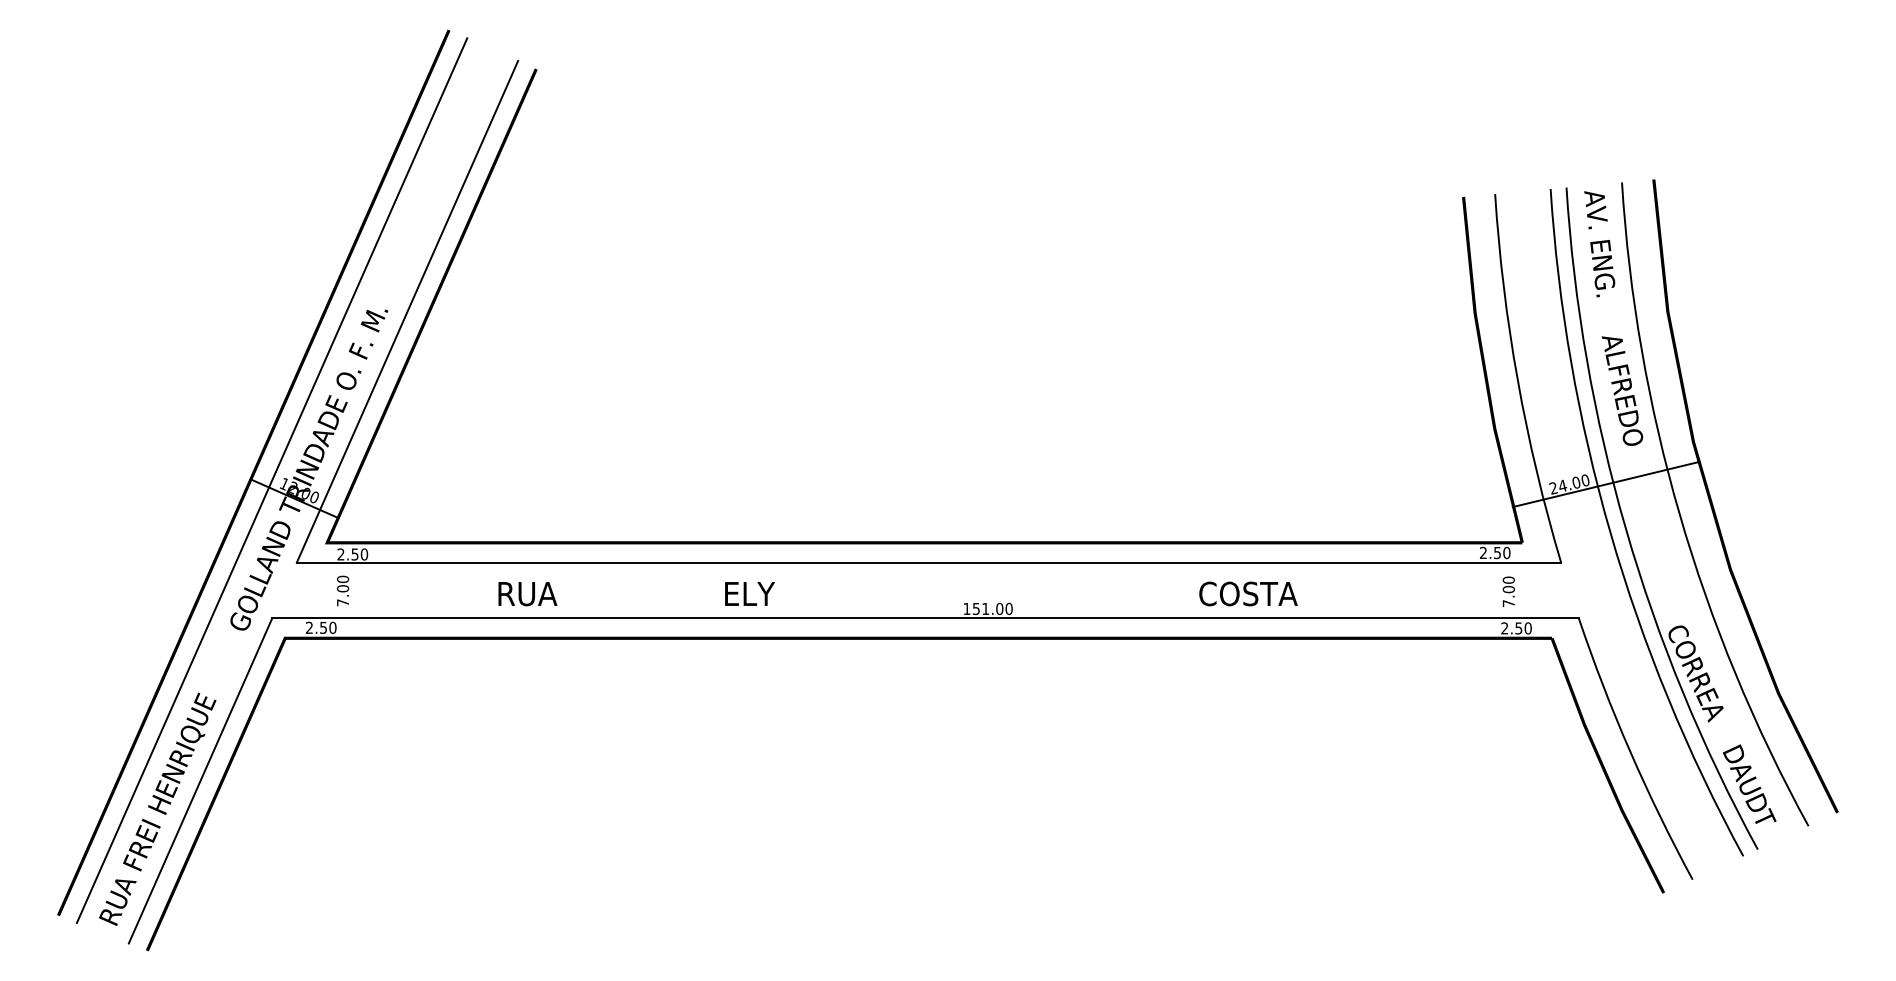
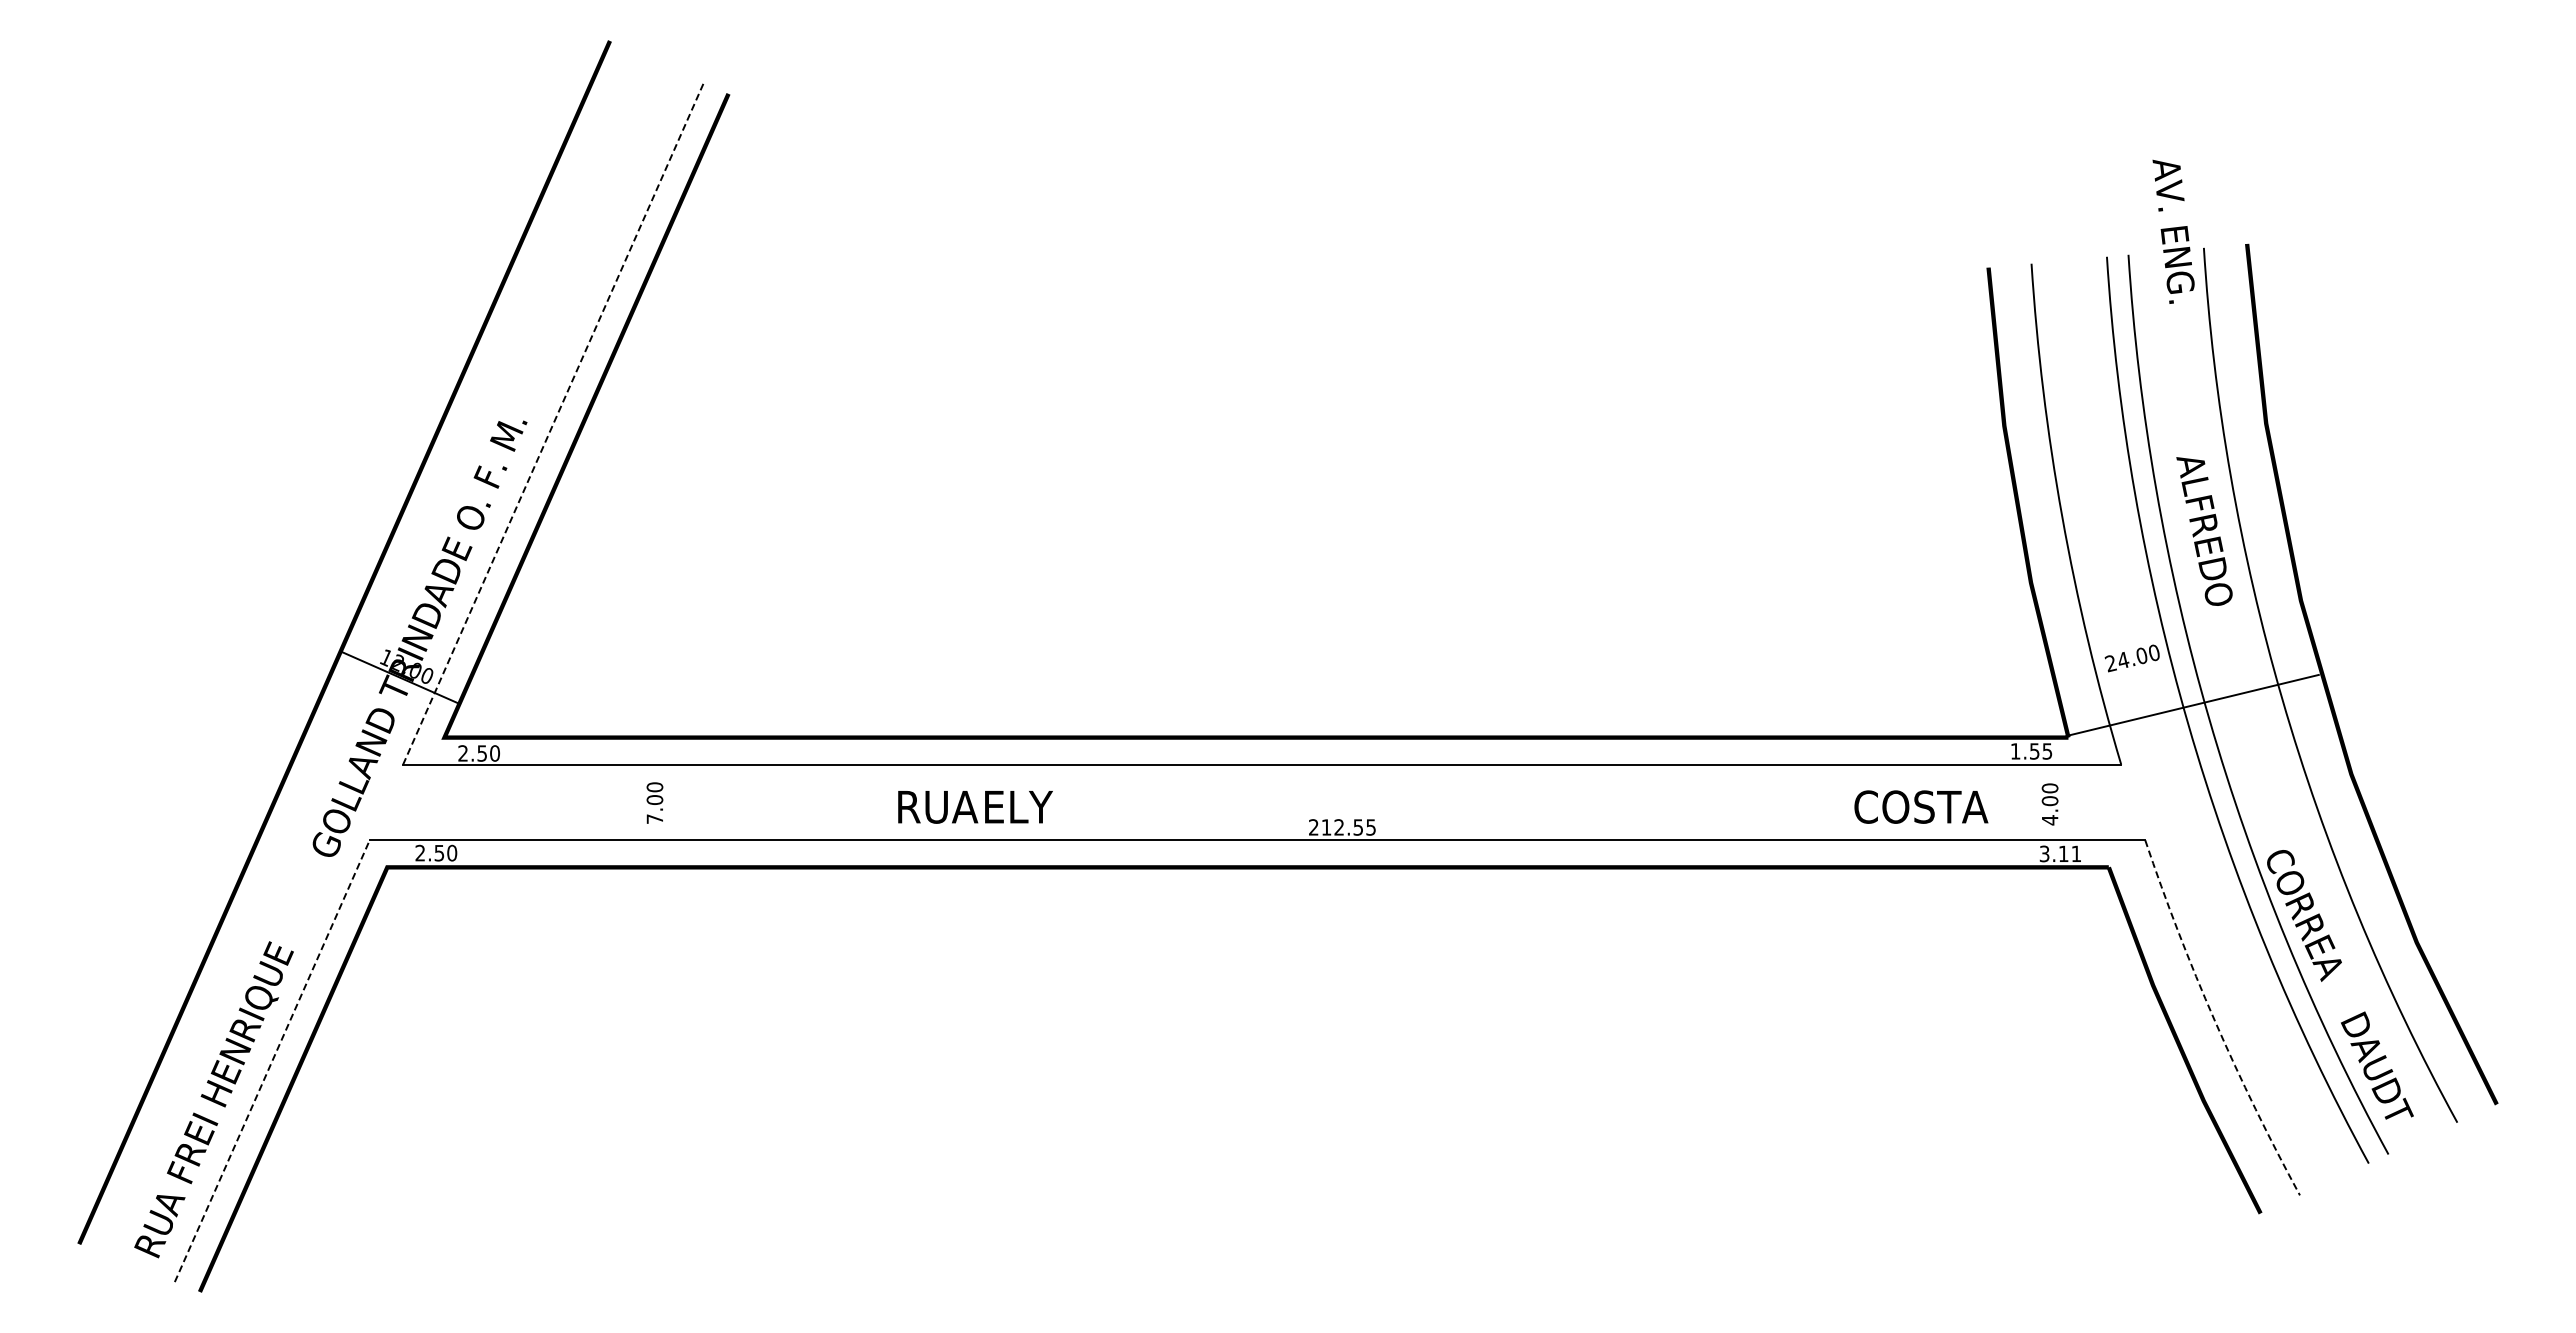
text: (1599, 243) -> (2173, 231), moved
line: (407, 311) -> (553, 423), solid -> dashed
line: (272, 480) -> (369, 652), removed
line: (1605, 484) -> (2192, 705), moved
text: (1495, 553) -> (2031, 751), 2.50 -> 1.55
text: (342, 590) -> (654, 802), moved
text: (1248, 593) -> (1921, 806), moved
text: (528, 594) -> (938, 807), moved
text: (1509, 603) -> (2050, 820), 7.00 -> 4.00
text: (988, 608) -> (1342, 827), 151.00 -> 212.55
text: (1516, 628) -> (2060, 853), 2.50 -> 3.11
arc: (1630, 751) -> (2215, 1021), solid -> dashed
line: (200, 780) -> (272, 1060), solid -> dashed

